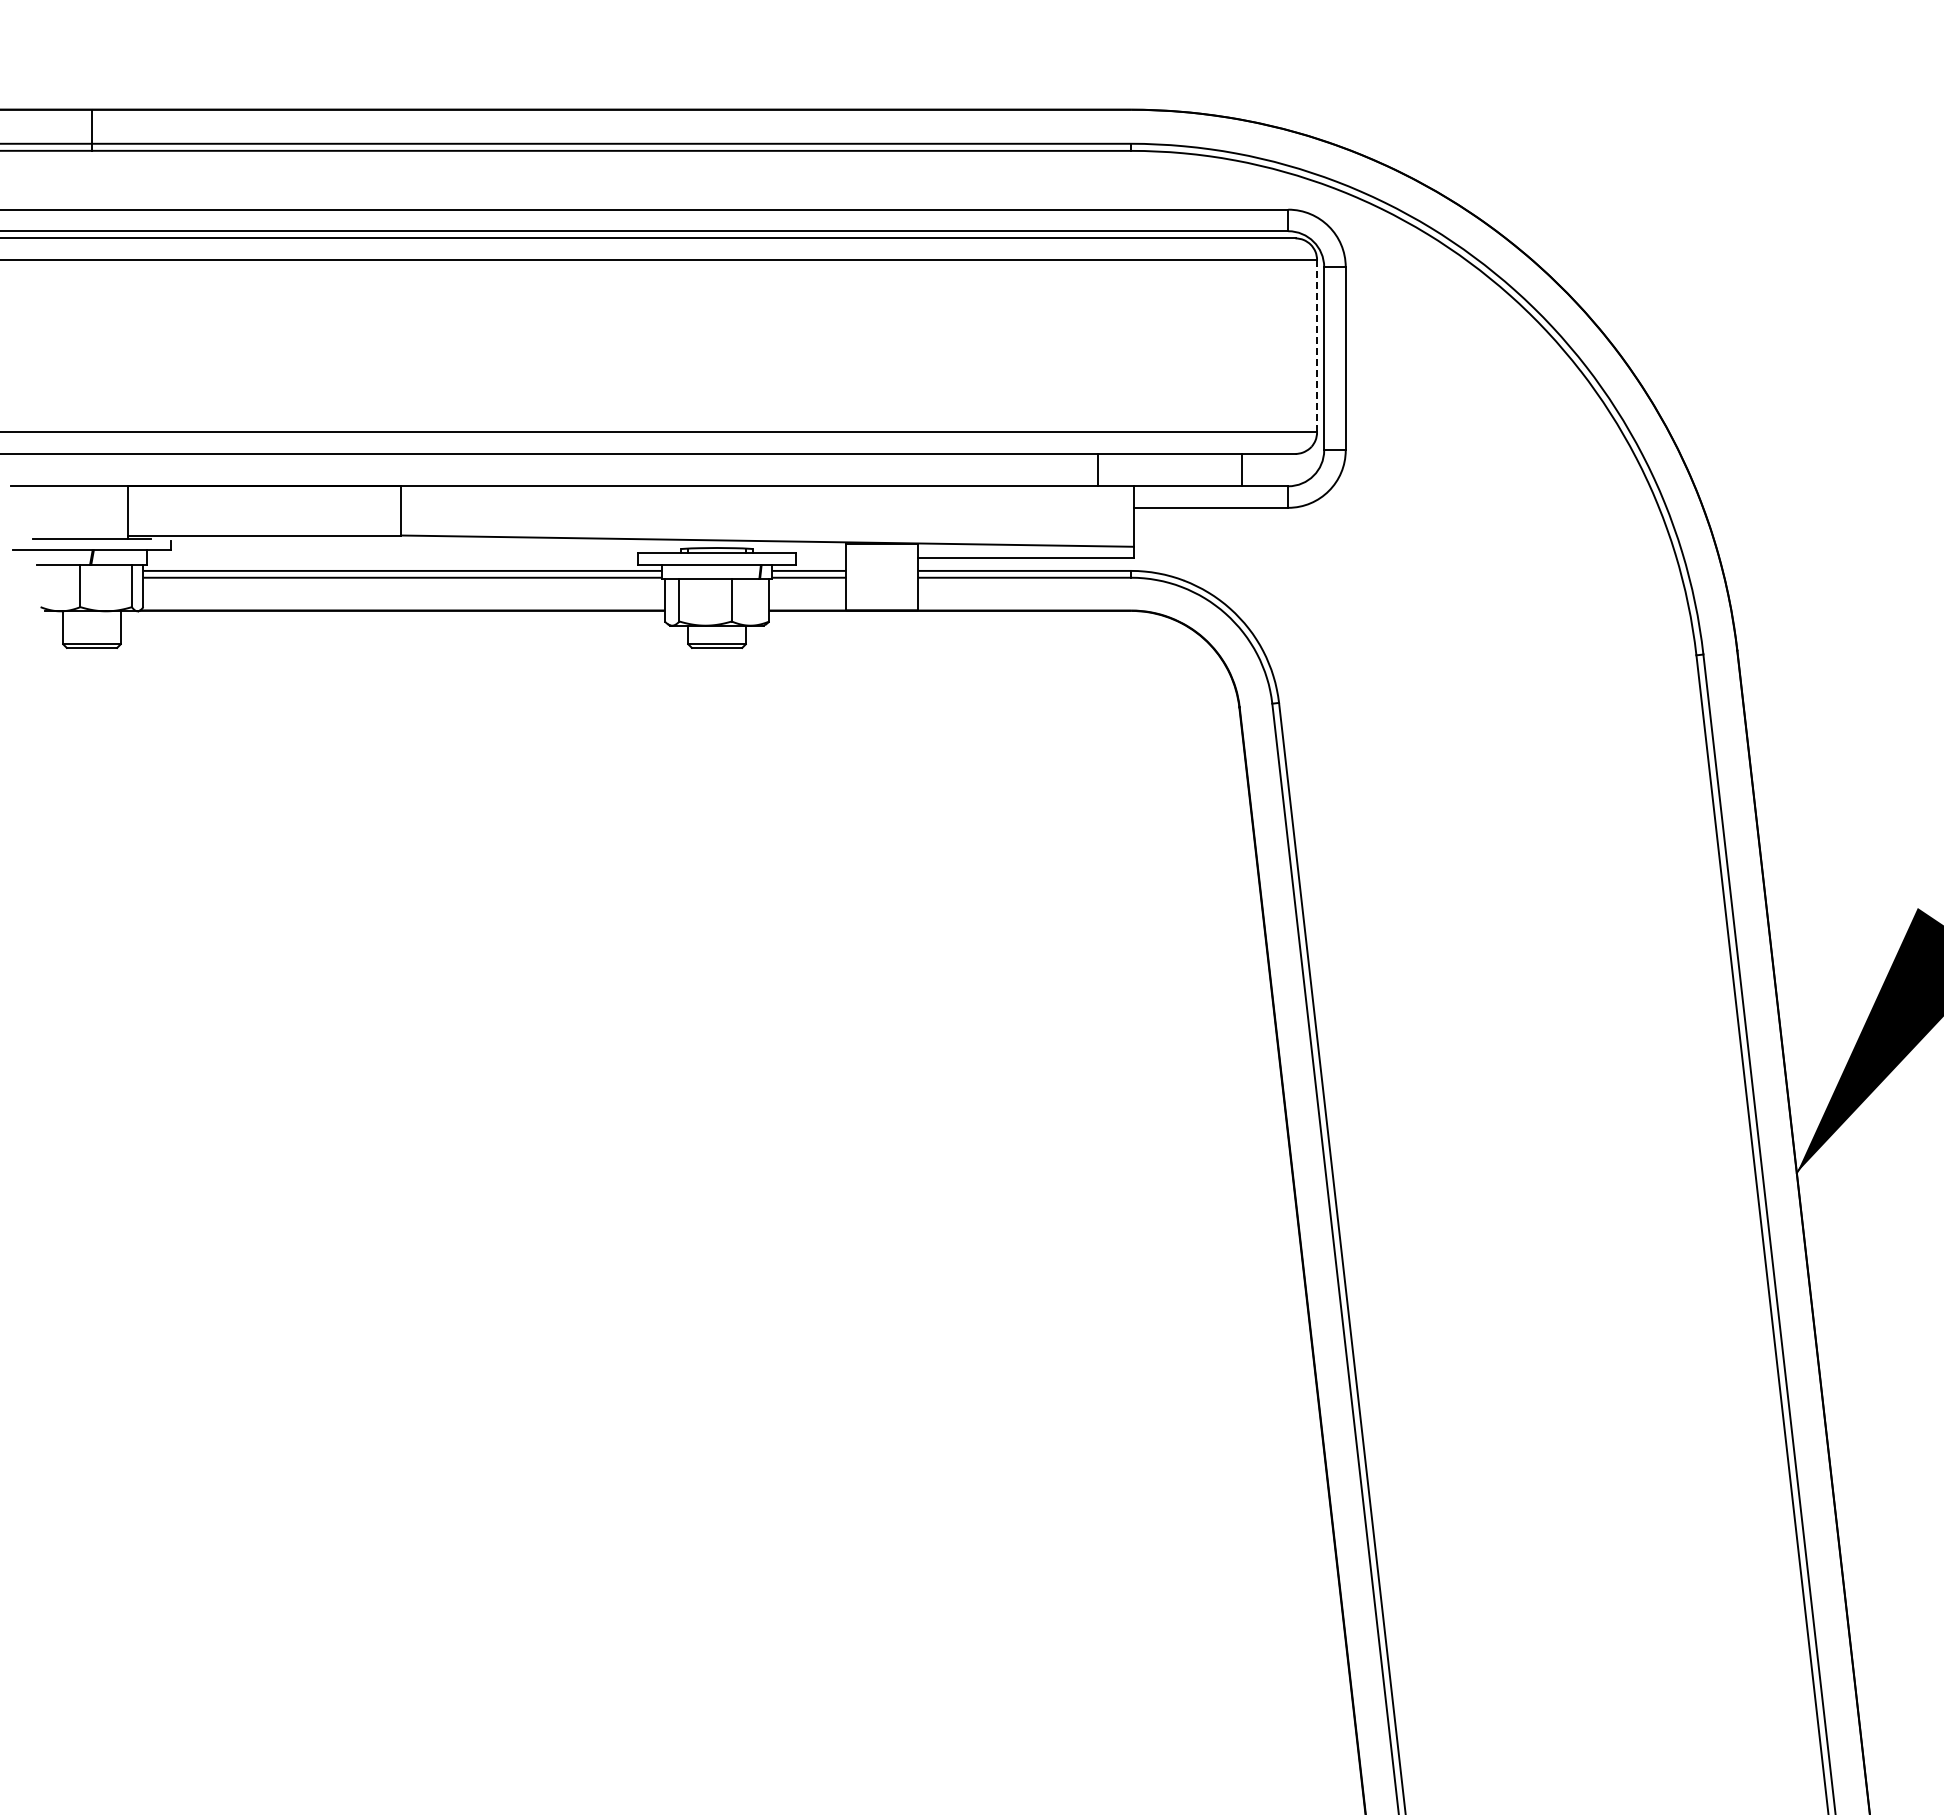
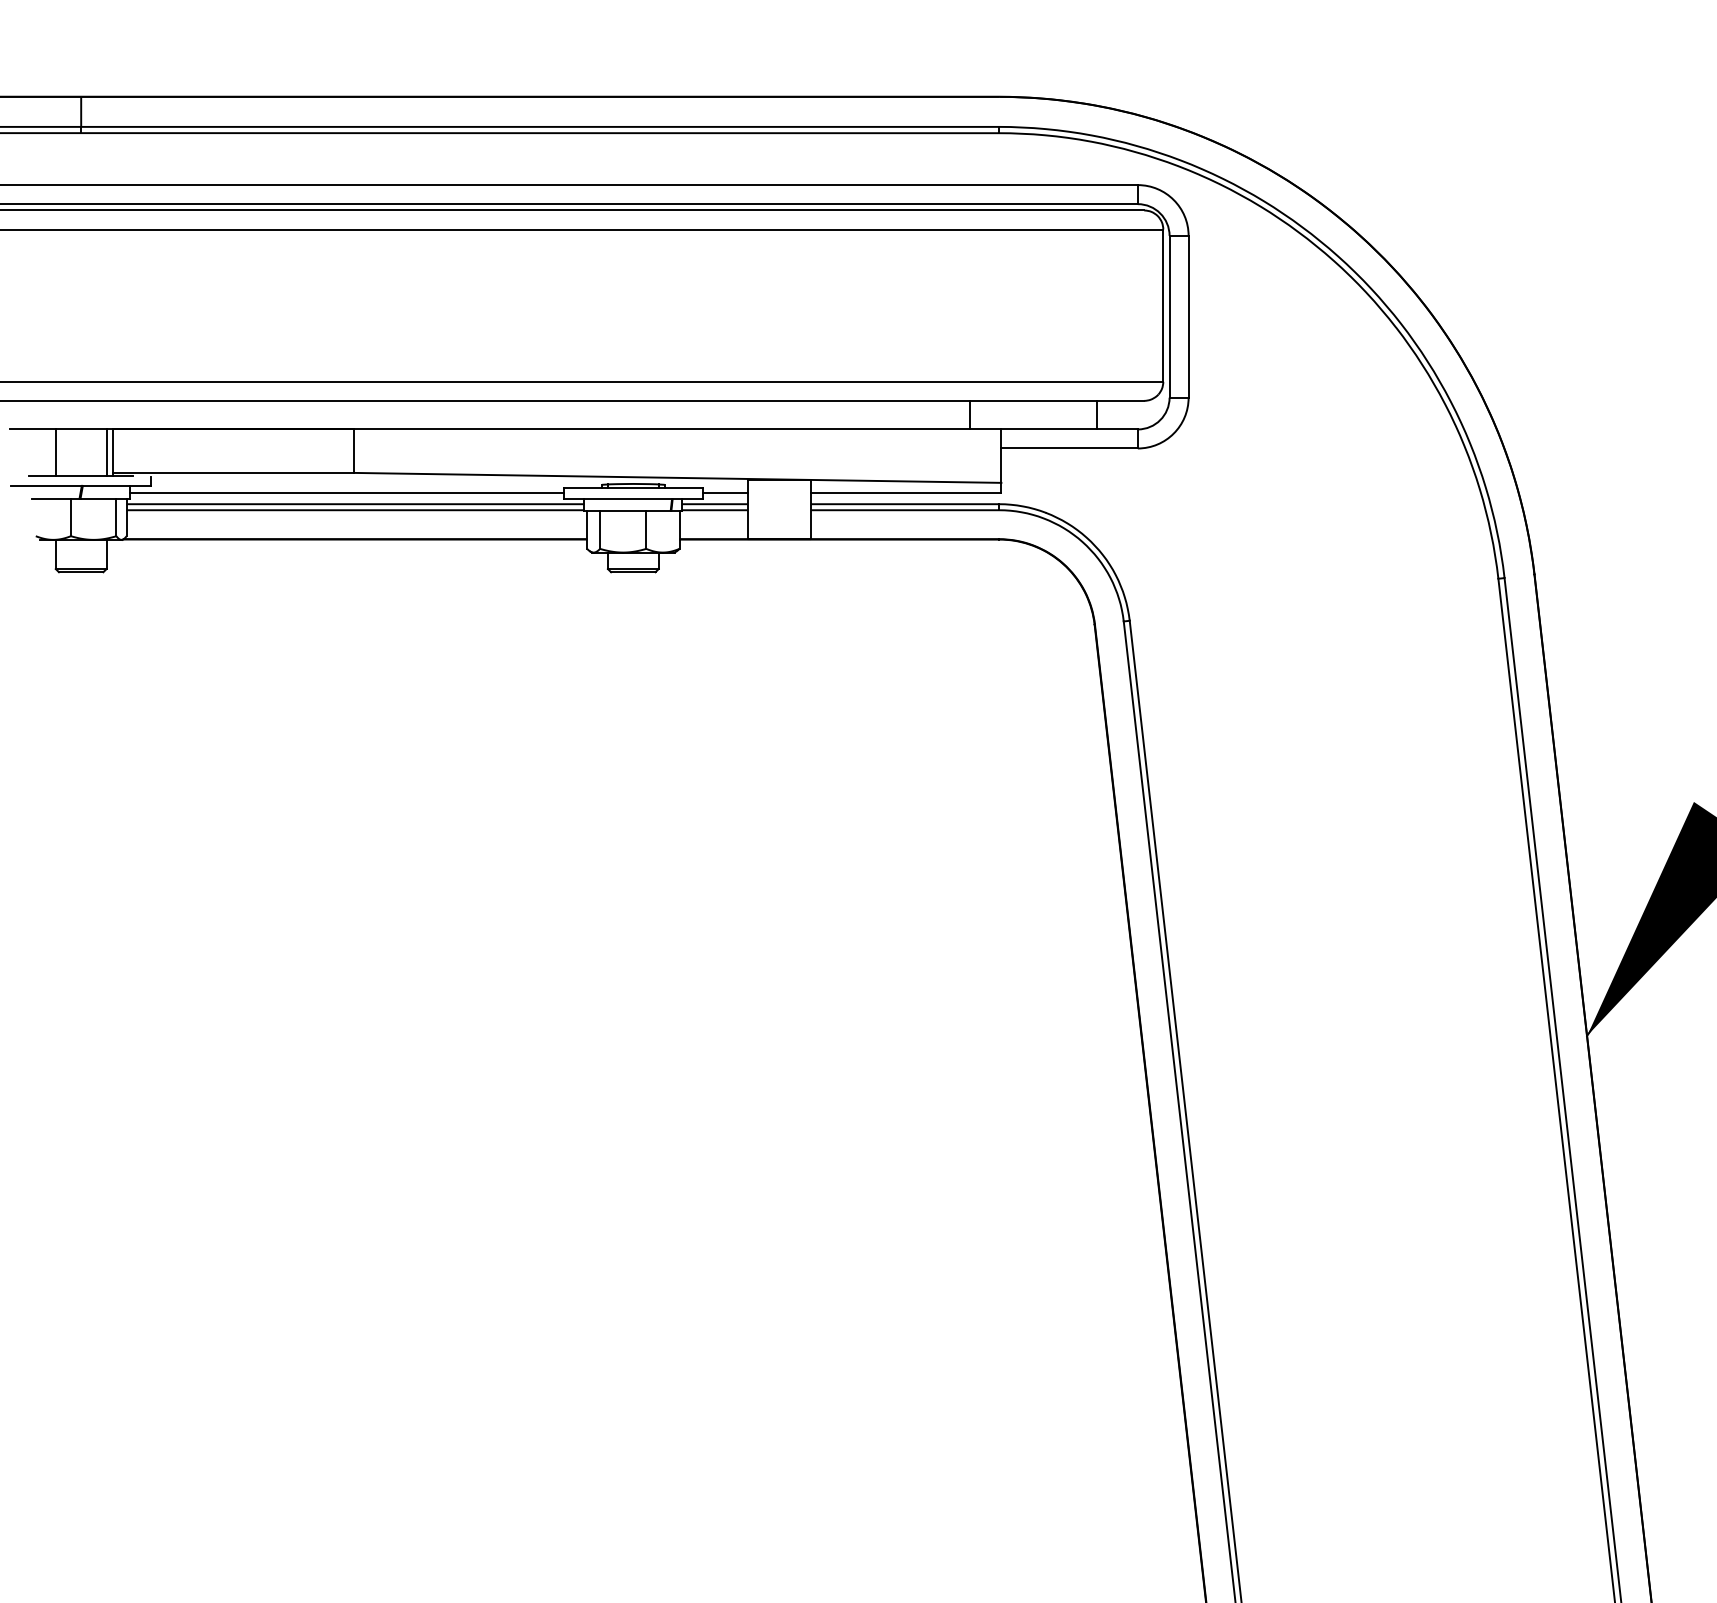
line: (1317, 345) -> (1163, 305), dashed -> solid
line: (63, 512) -> (56, 452), added
line: (120, 512) -> (106, 452), added
line: (392, 558) -> (346, 493), added
line: (821, 558) -> (725, 493), added

